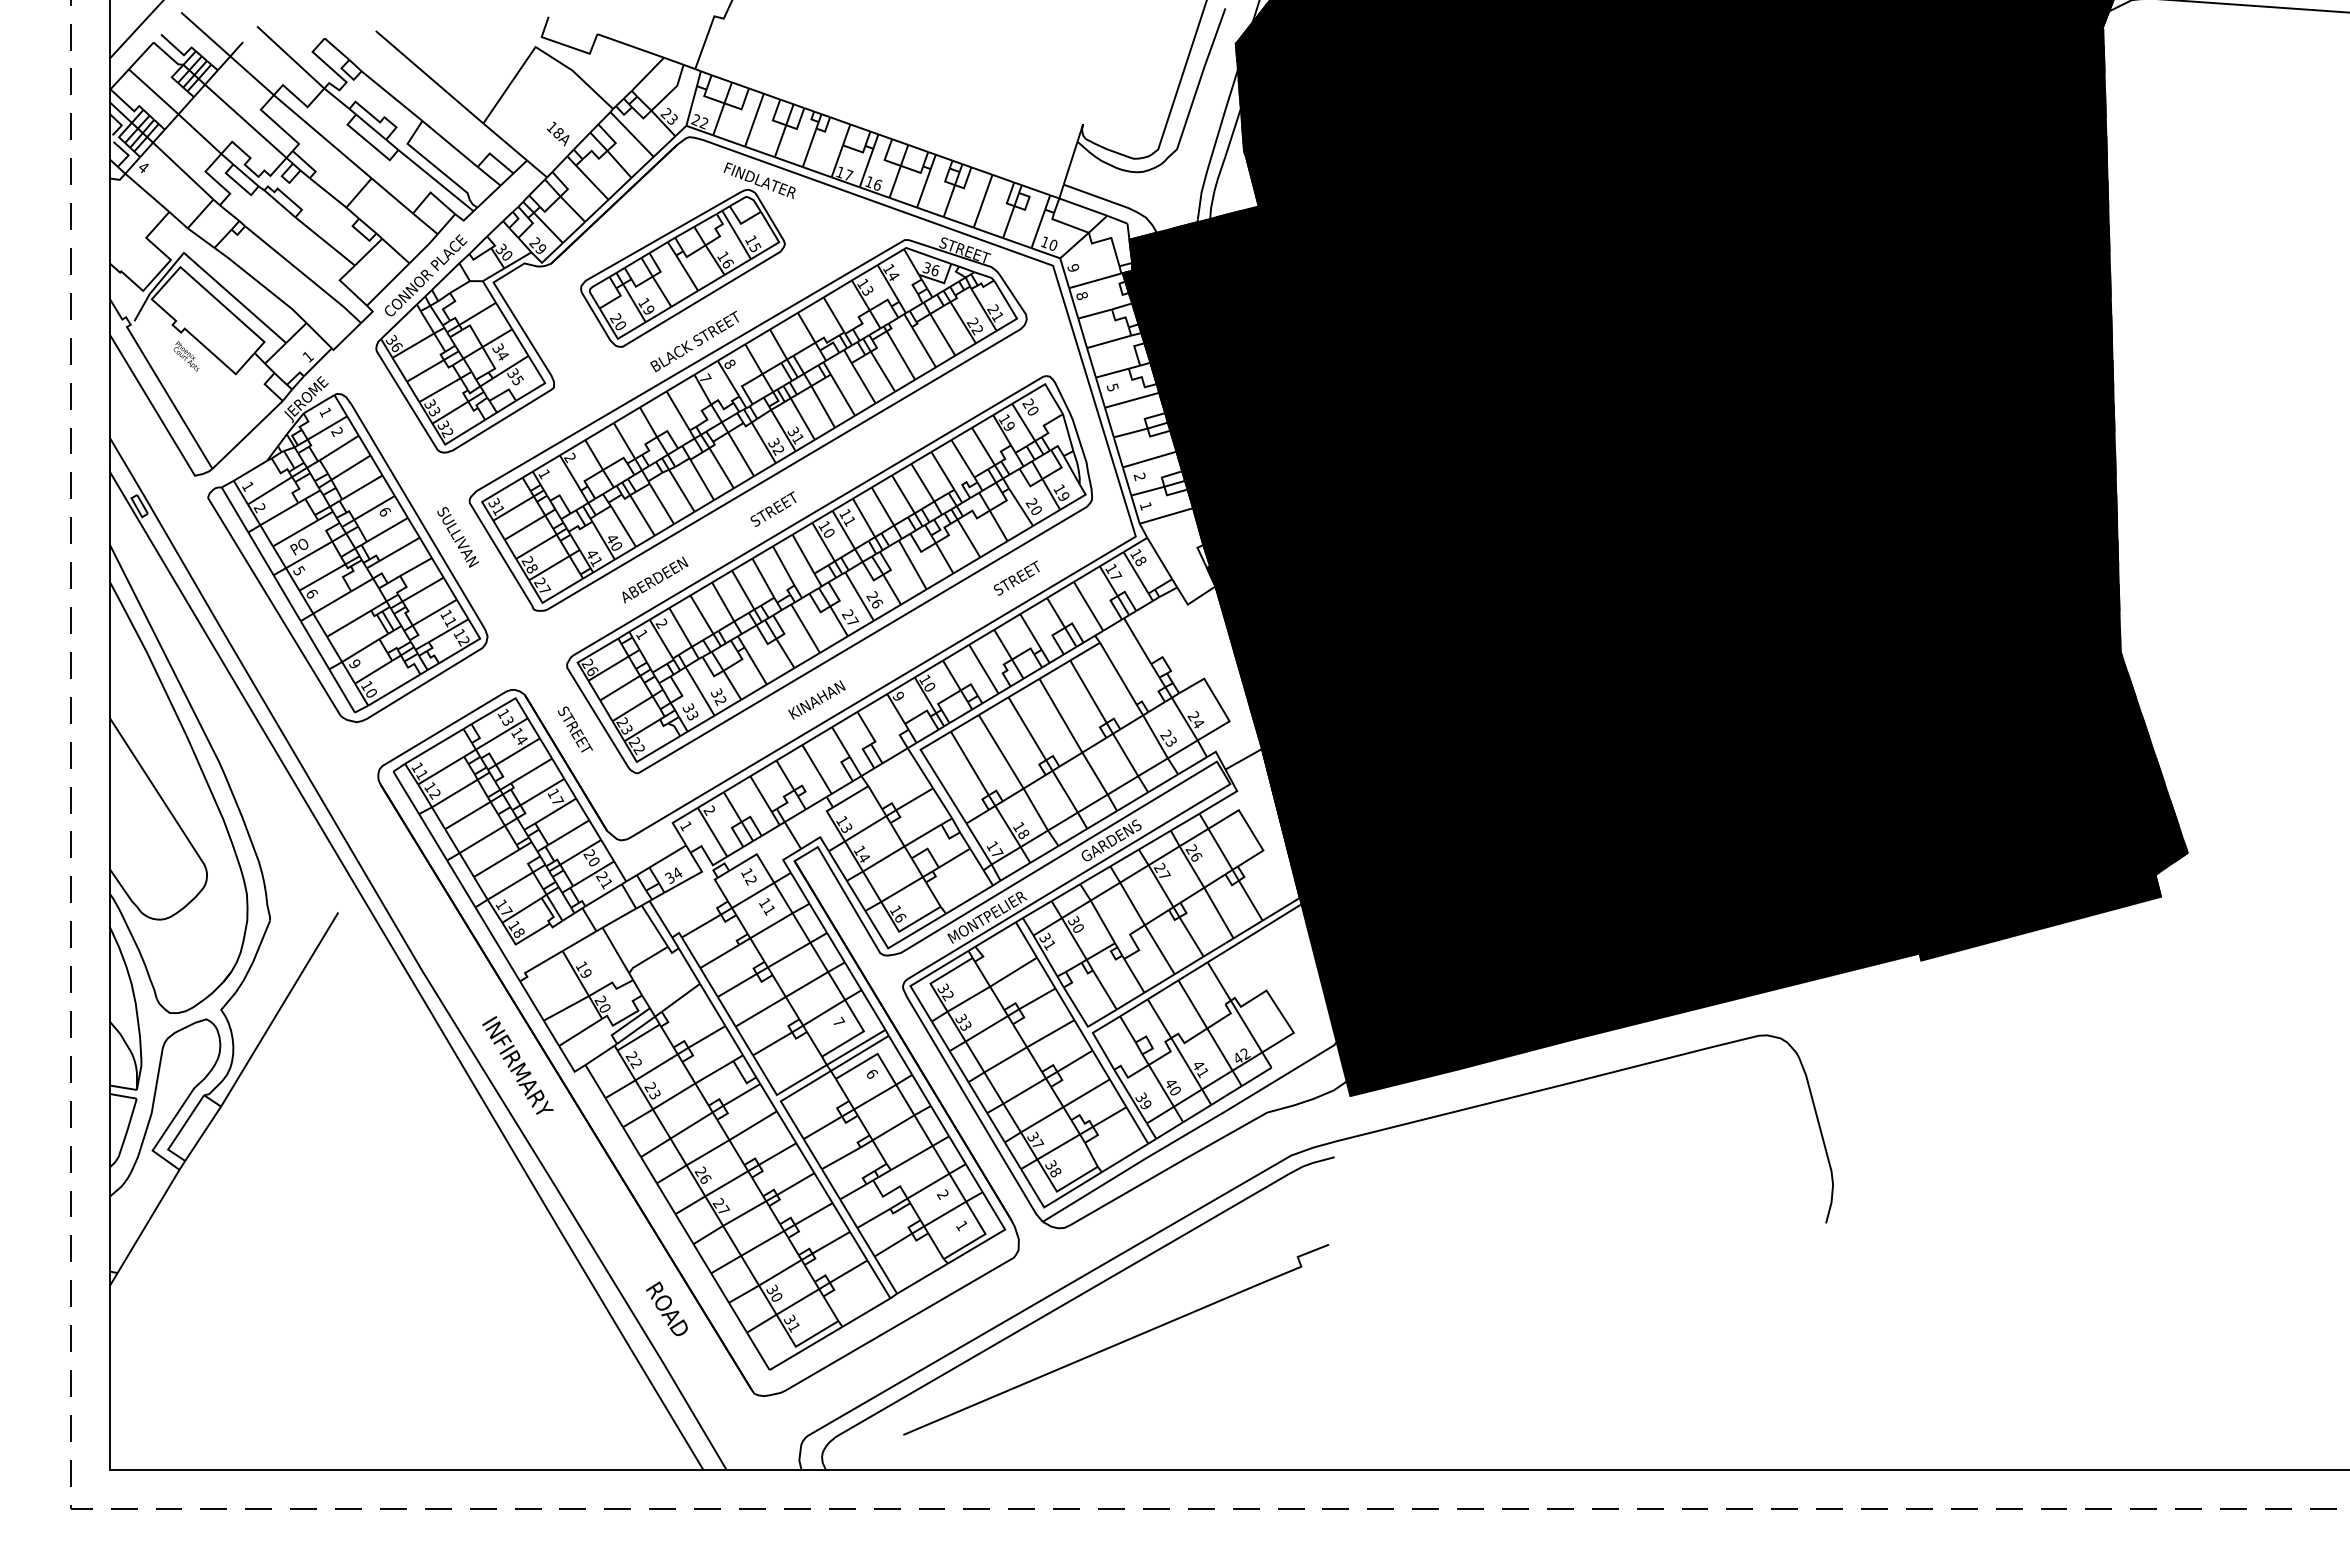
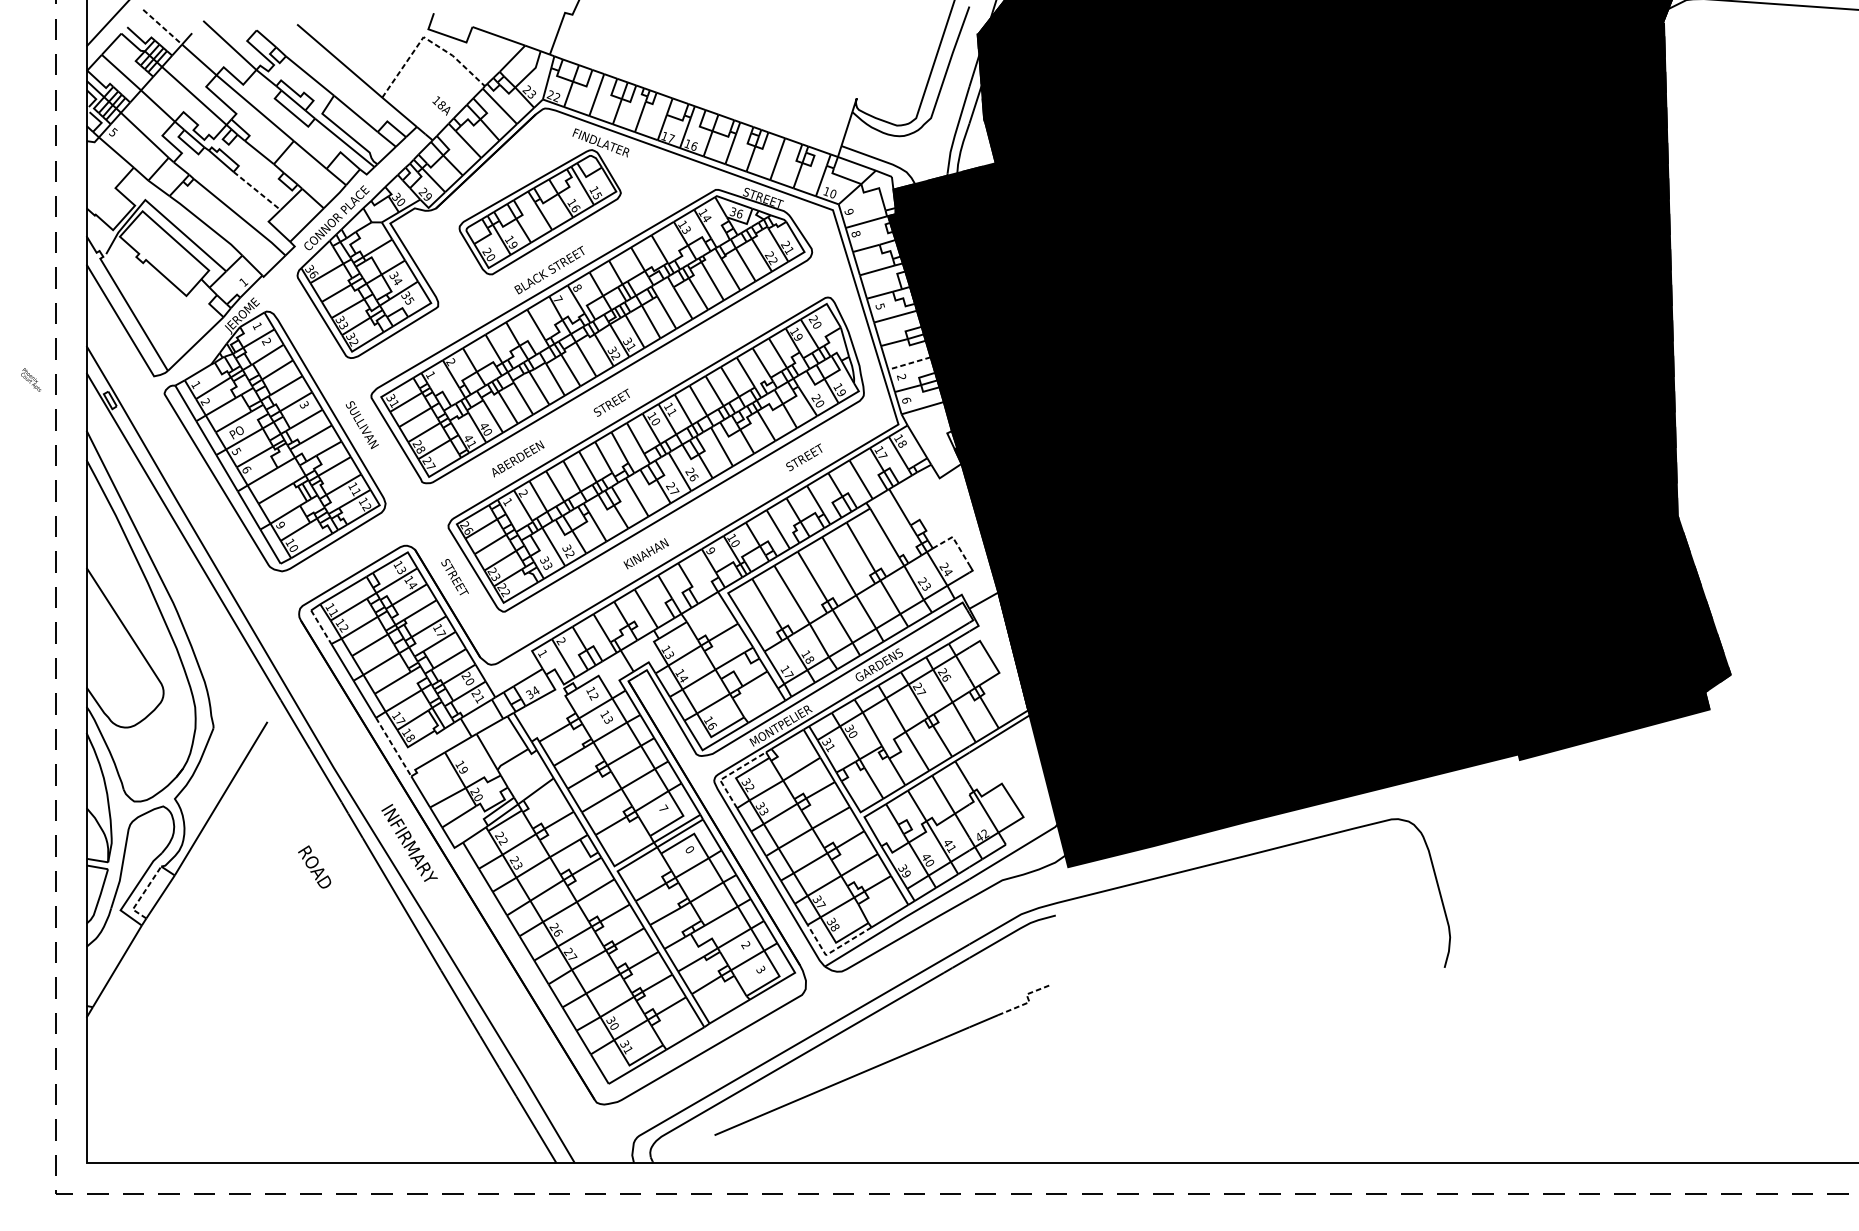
line: (205, 34) -> (162, 27), solid -> dashed
line: (538, 49) -> (425, 39), solid -> dashed
text: (143, 166) -> (113, 131), 4 -> 5
line: (325, 241) -> (257, 191), solid -> dashed
text: (186, 356) -> (31, 380), moved
line: (1149, 459) -> (909, 363), solid -> dashed
text: (1145, 506) -> (906, 400), 1 -> 6
text: (384, 511) -> (304, 404), 6 -> 3
line: (1207, 683) -> (955, 540), solid -> dashed
line: (406, 792) -> (321, 626), solid -> dashed
text: (768, 910) -> (607, 720), 11 -> 13
line: (498, 944) -> (394, 747), solid -> dashed
line: (921, 979) -> (728, 774), solid -> dashed
text: (873, 1073) -> (690, 849), 6 -> 0
line: (180, 1131) -> (142, 895), solid -> dashed
line: (1053, 1201) -> (833, 950), solid -> dashed
text: (961, 1225) -> (760, 969), 1 -> 3
line: (1301, 1265) -> (1029, 1001), solid -> dashed
text: (666, 1308) -> (314, 866), moved

